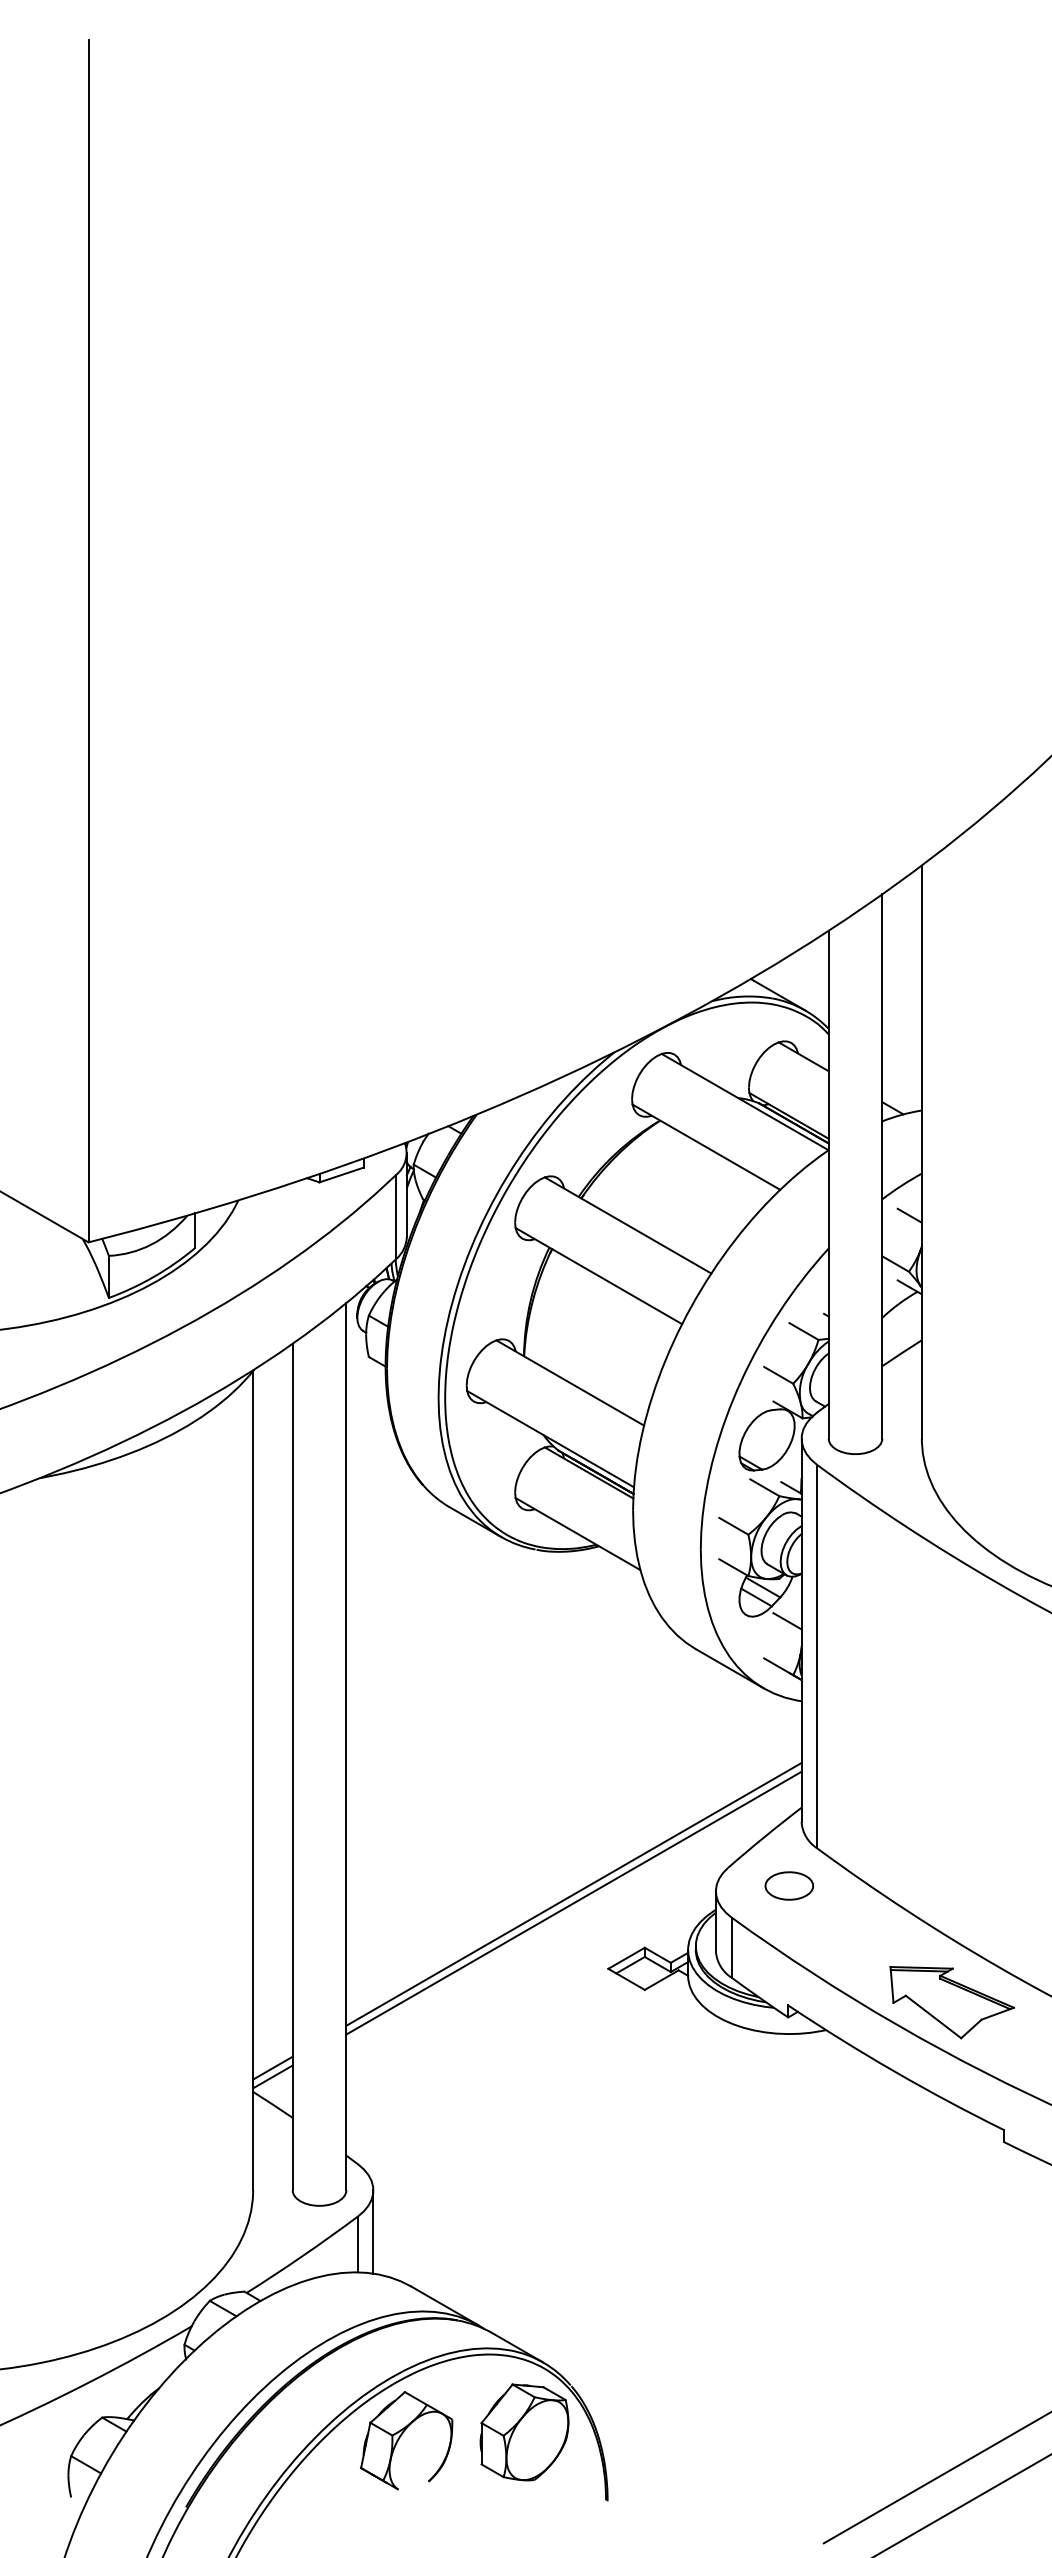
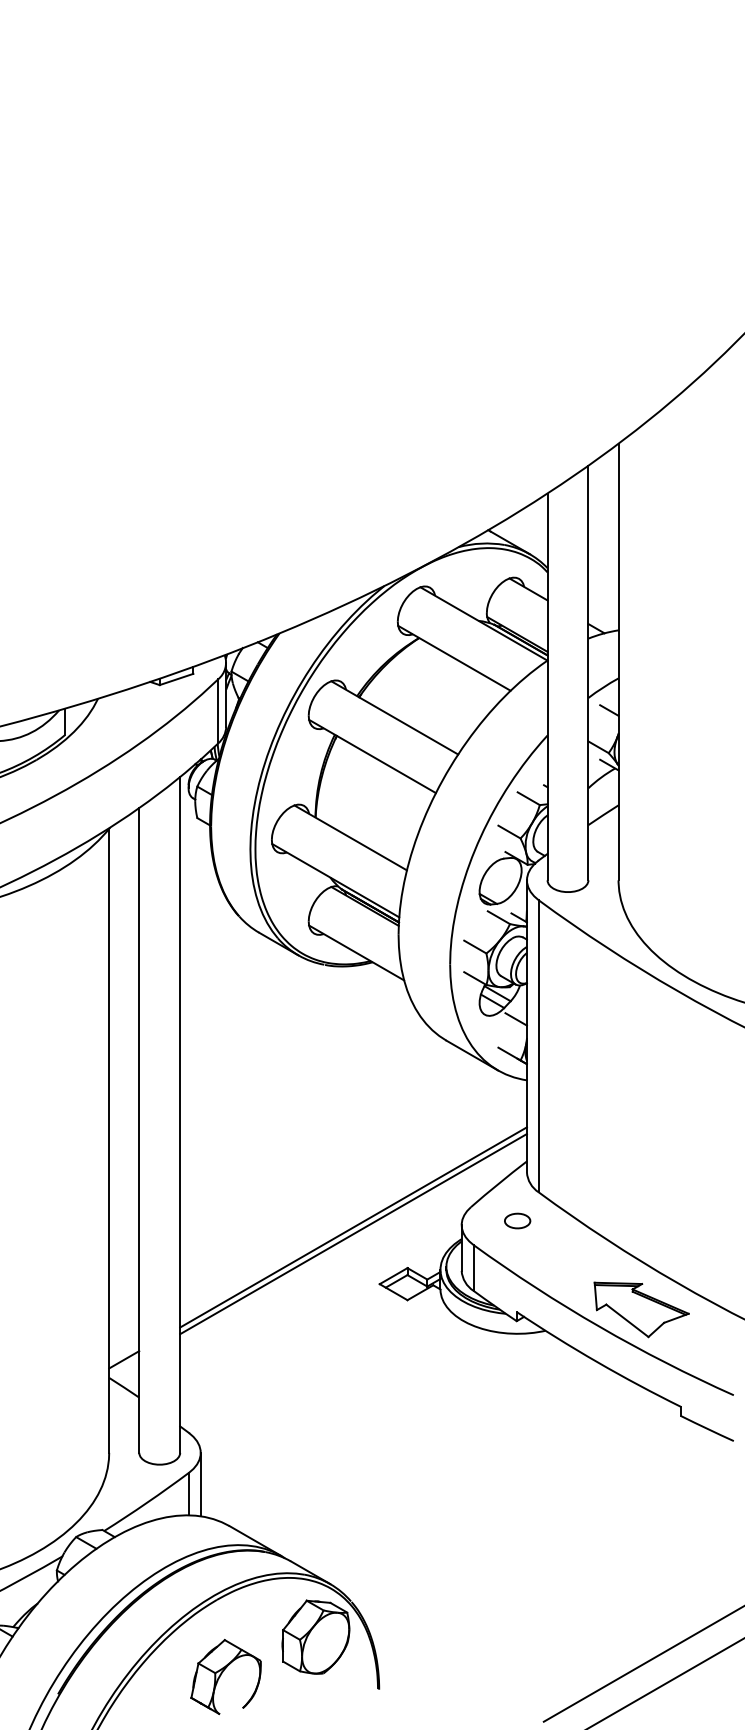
part: (789, 1885) -> (517, 1220), size x0.7
line: (272, 2076) -> (123, 1366), removed
part: (401, 2436) -> (222, 1673), moved

